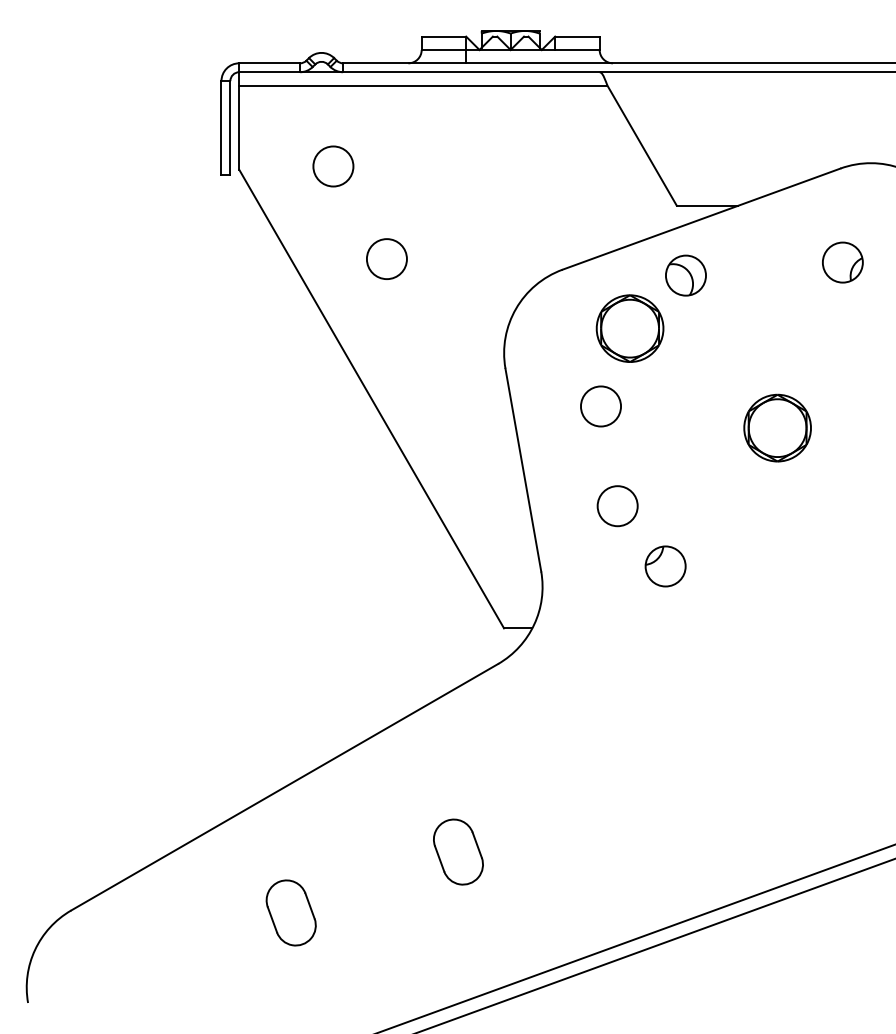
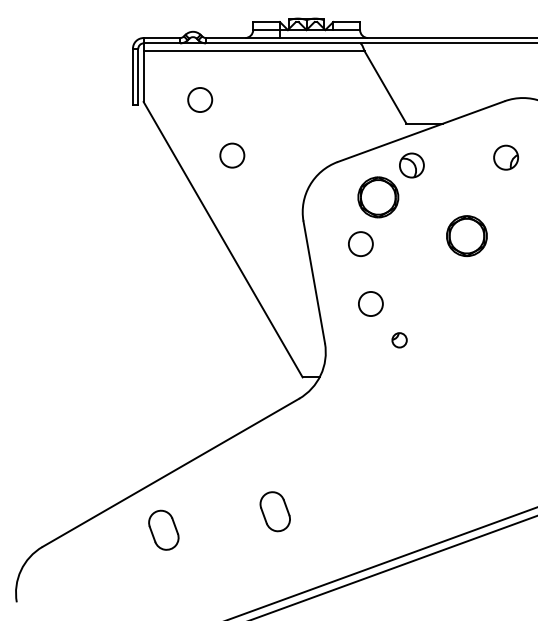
part: (776, 428) -> (466, 236), moved
part: (665, 566) -> (399, 340), size x0.6
part: (290, 911) -> (163, 529), moved

